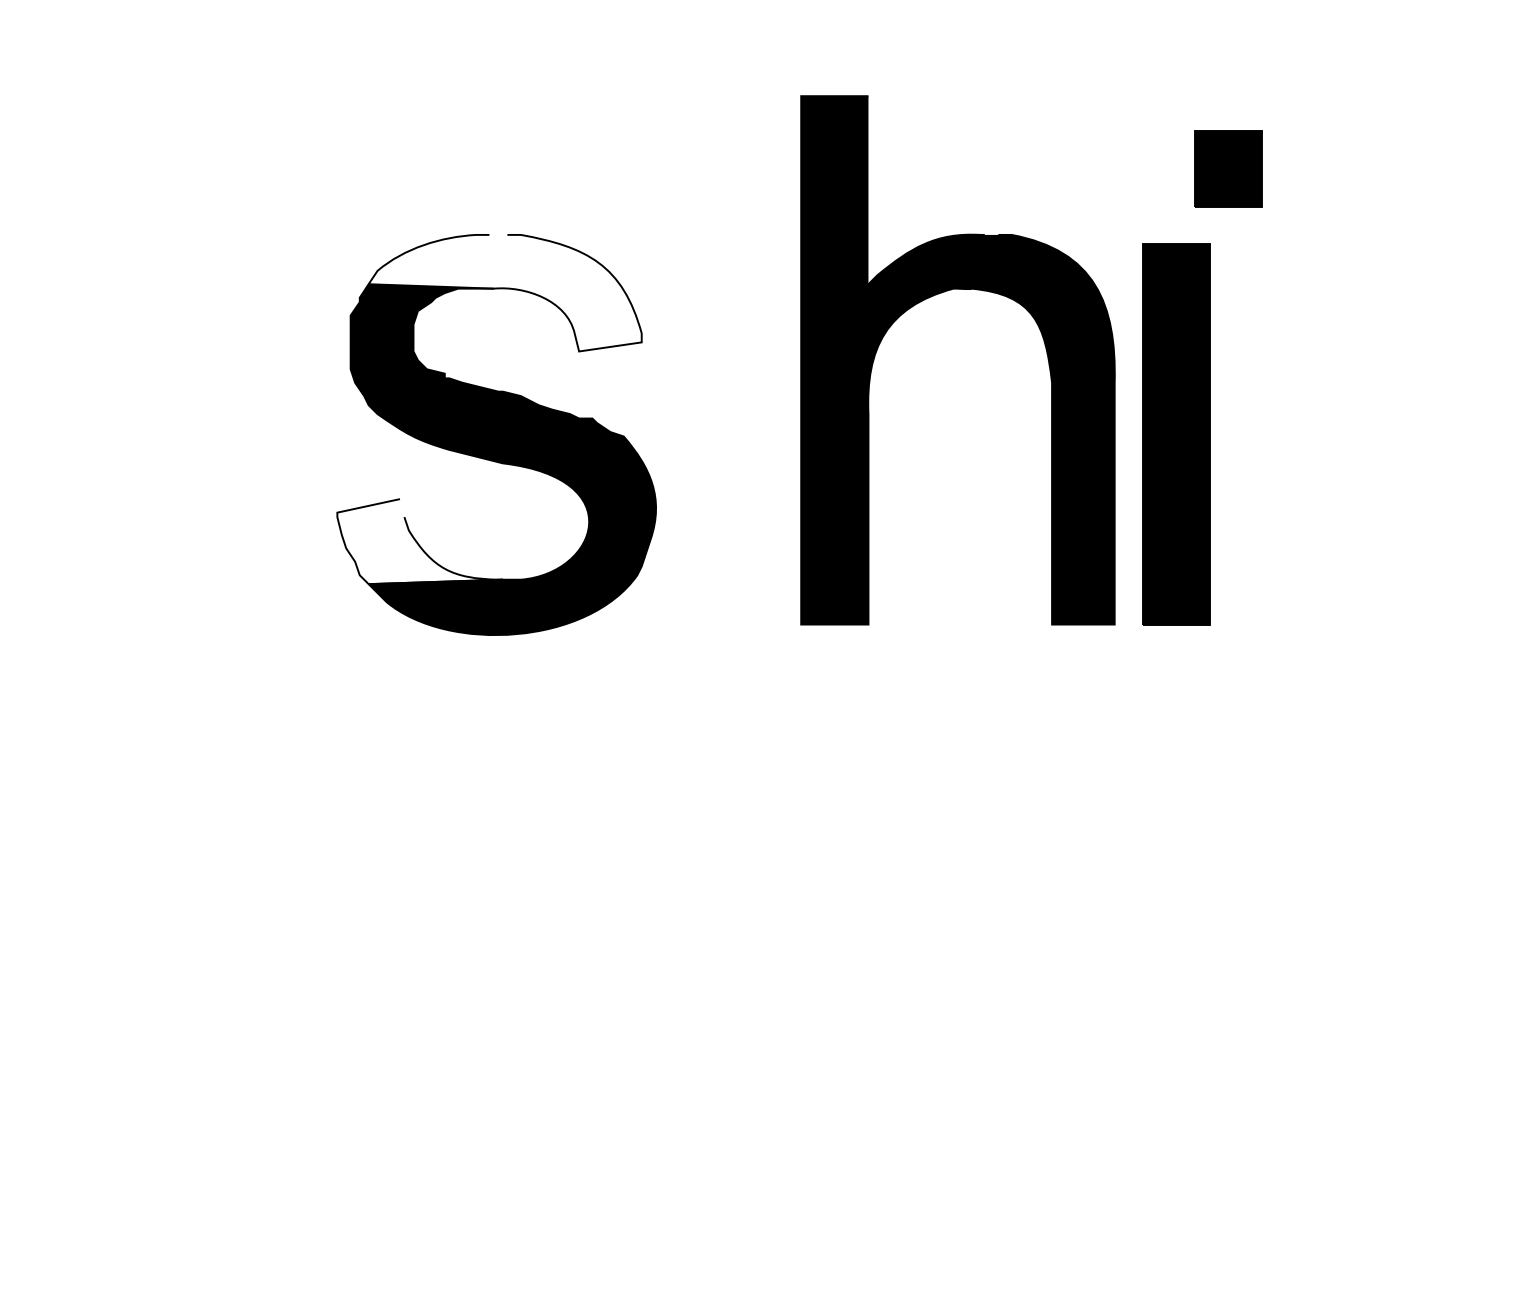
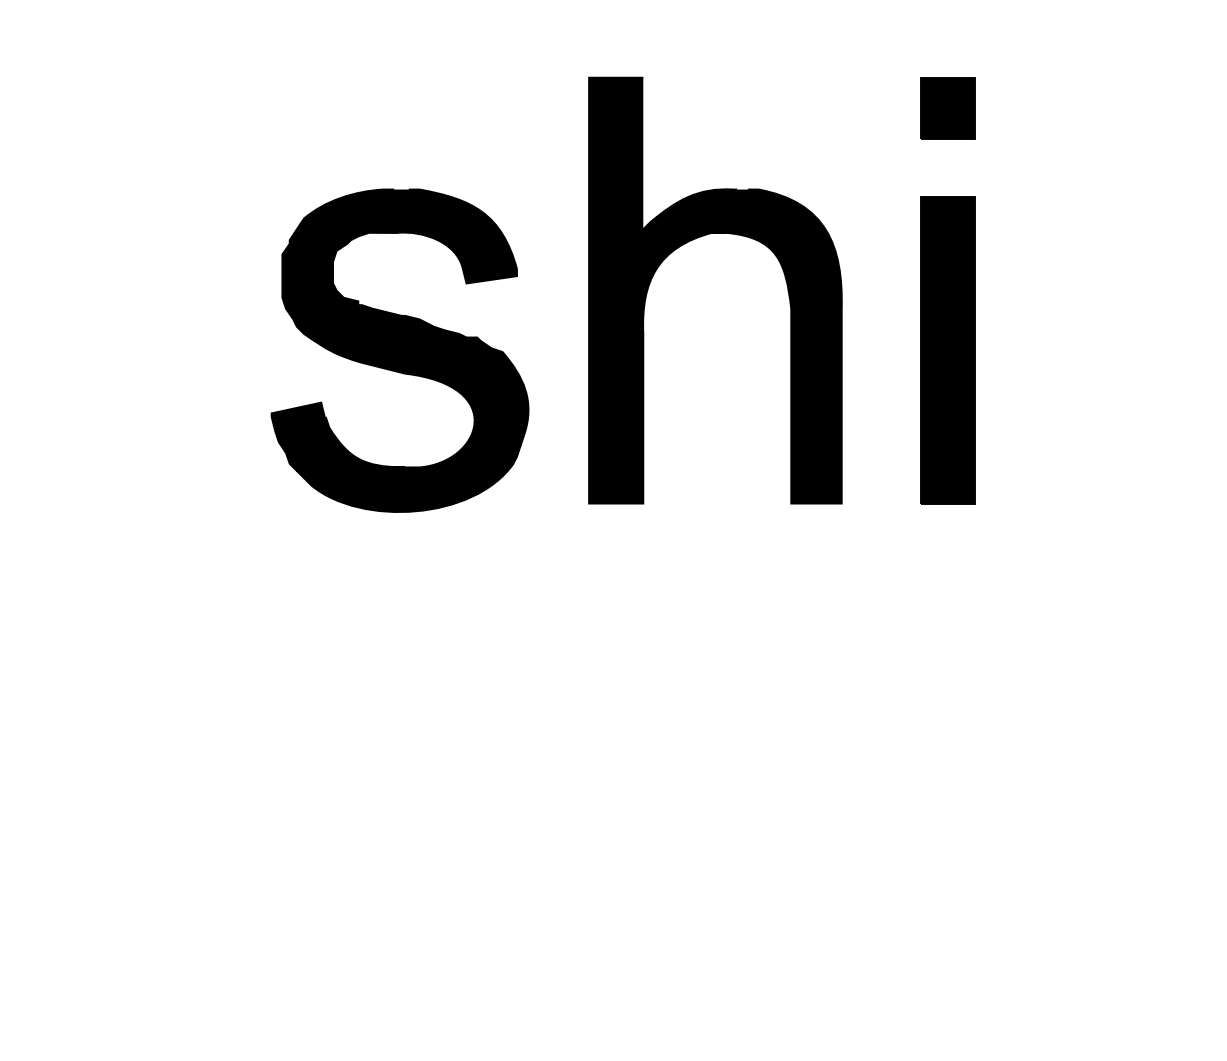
part: (1228, 168) -> (947, 107), moved
fill: (504, 292) -> (406, 235), added
part: (929, 298) -> (692, 240), moved
fill: (419, 541) -> (337, 436), added

